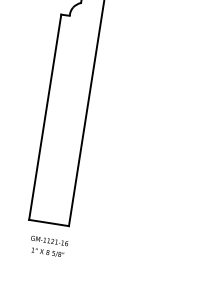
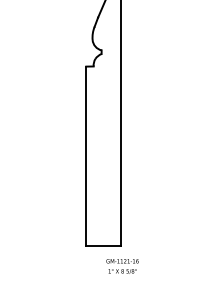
text: (48, 246) -> (122, 266), moved

